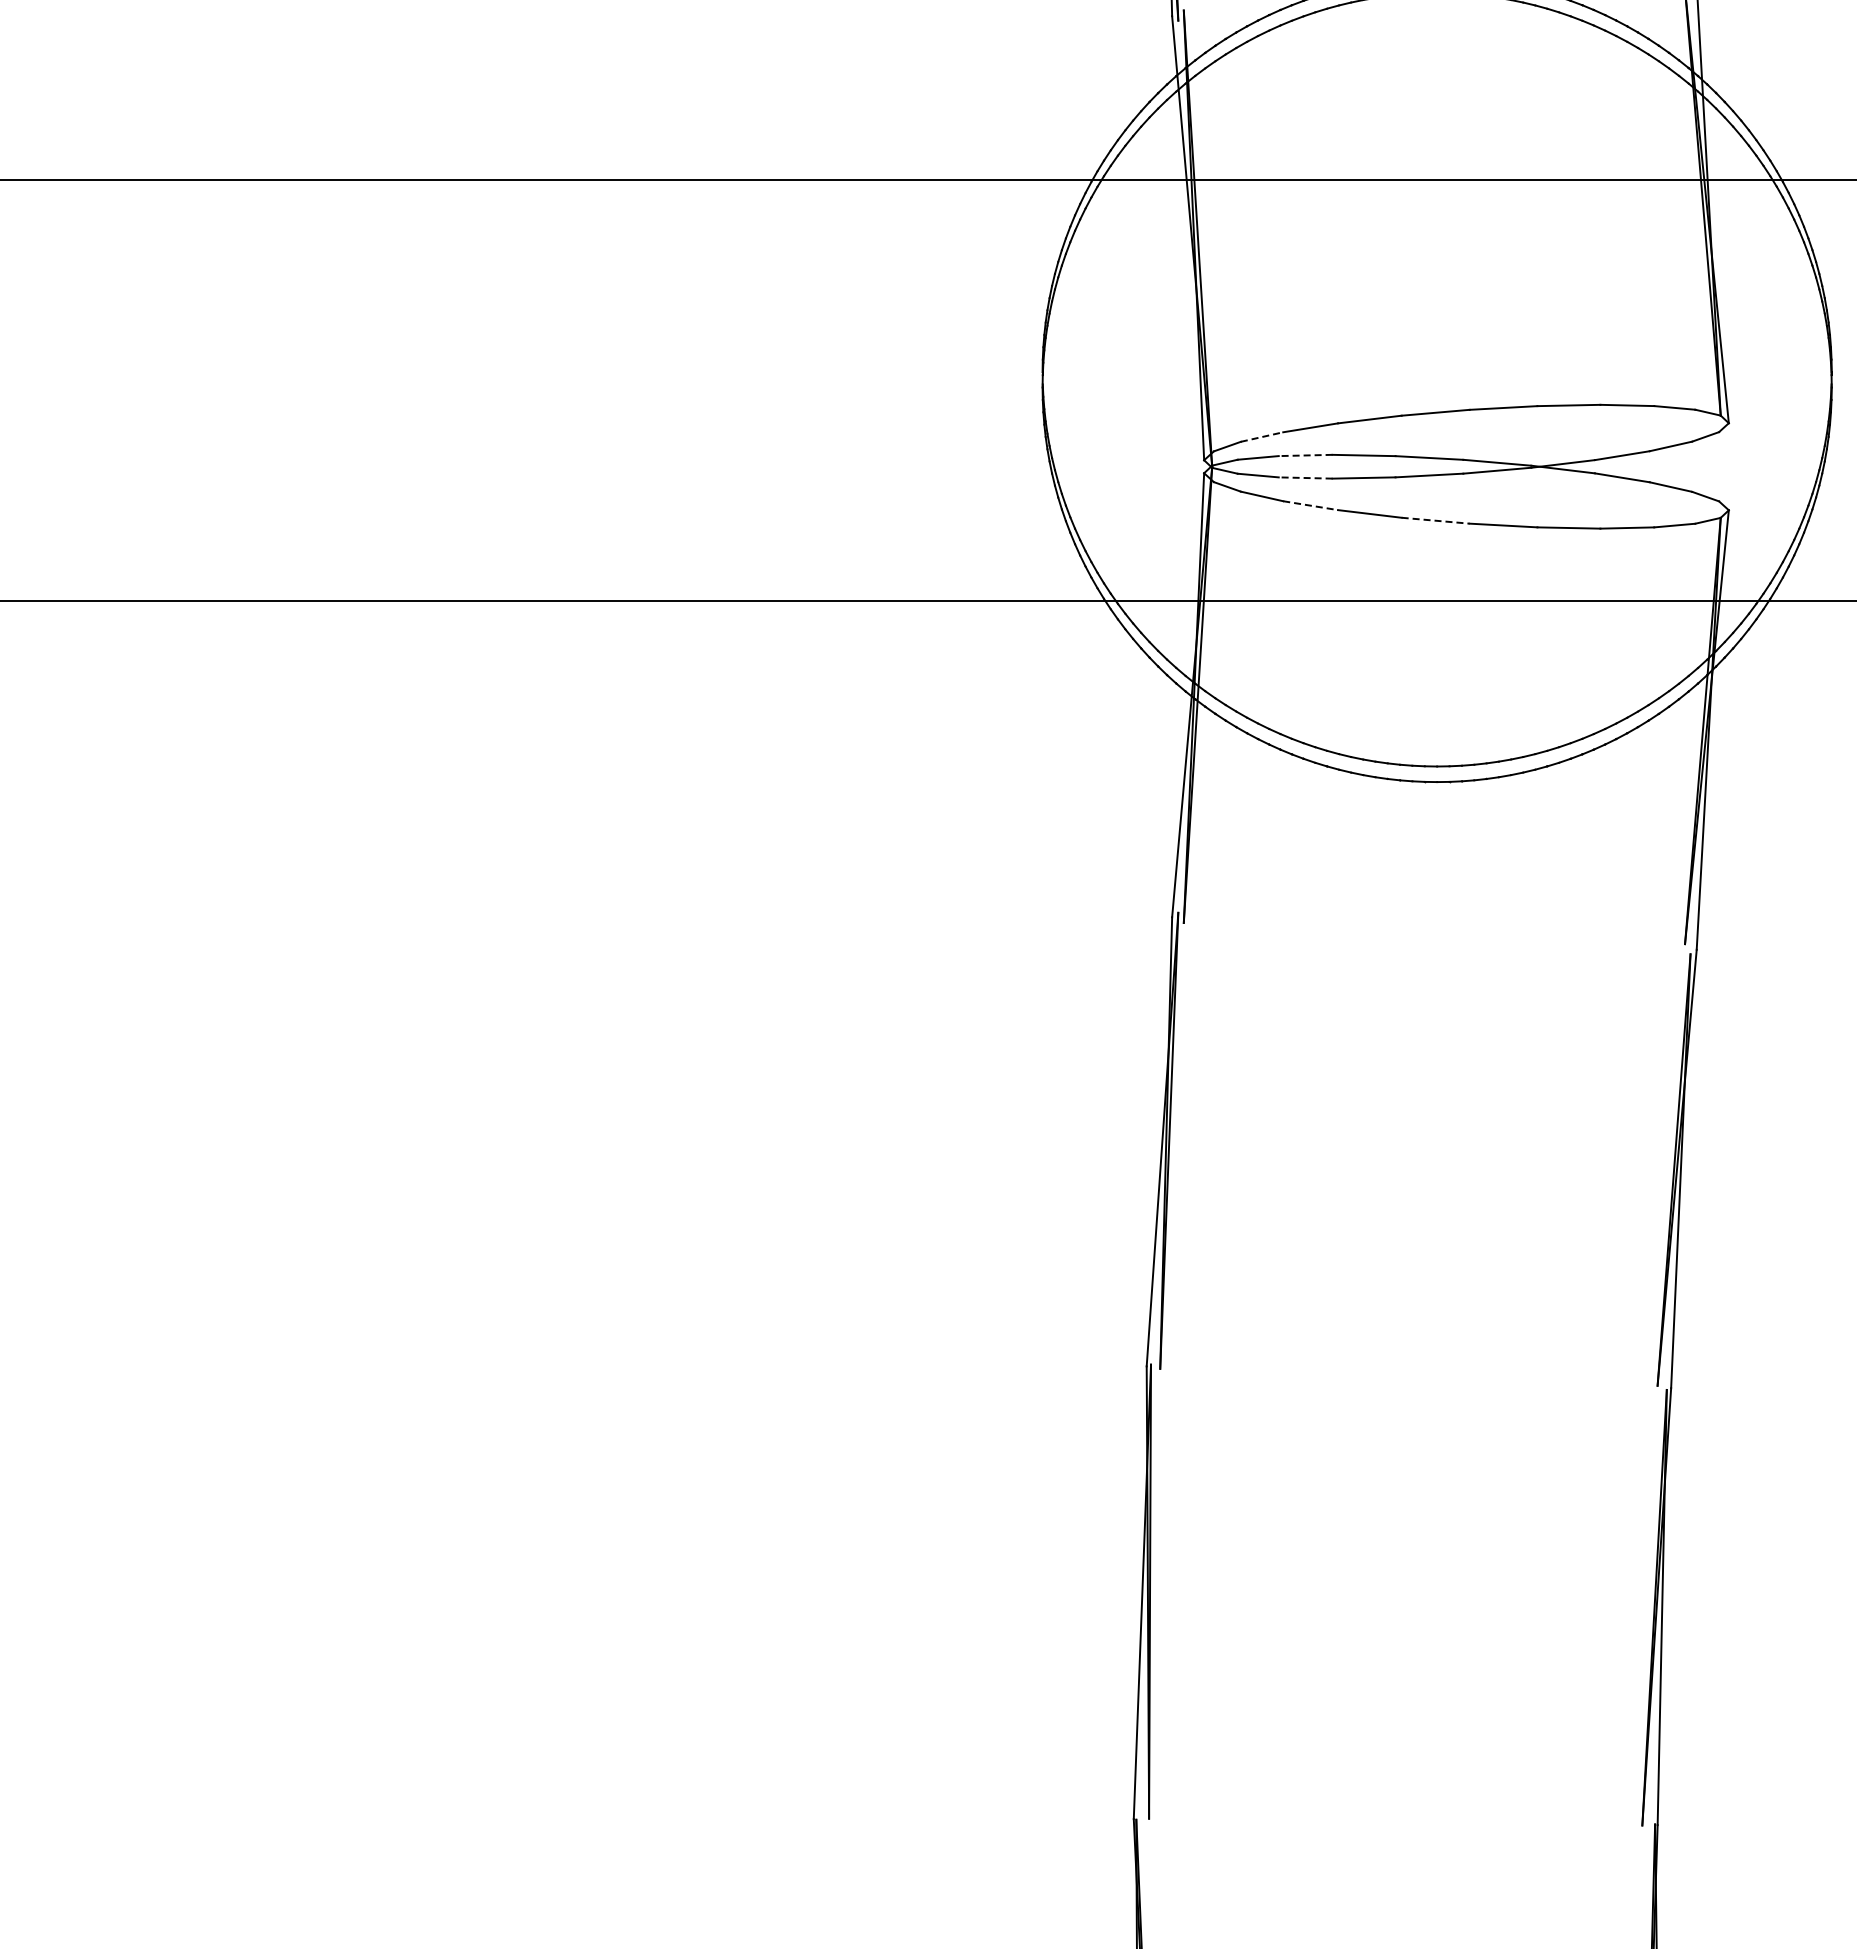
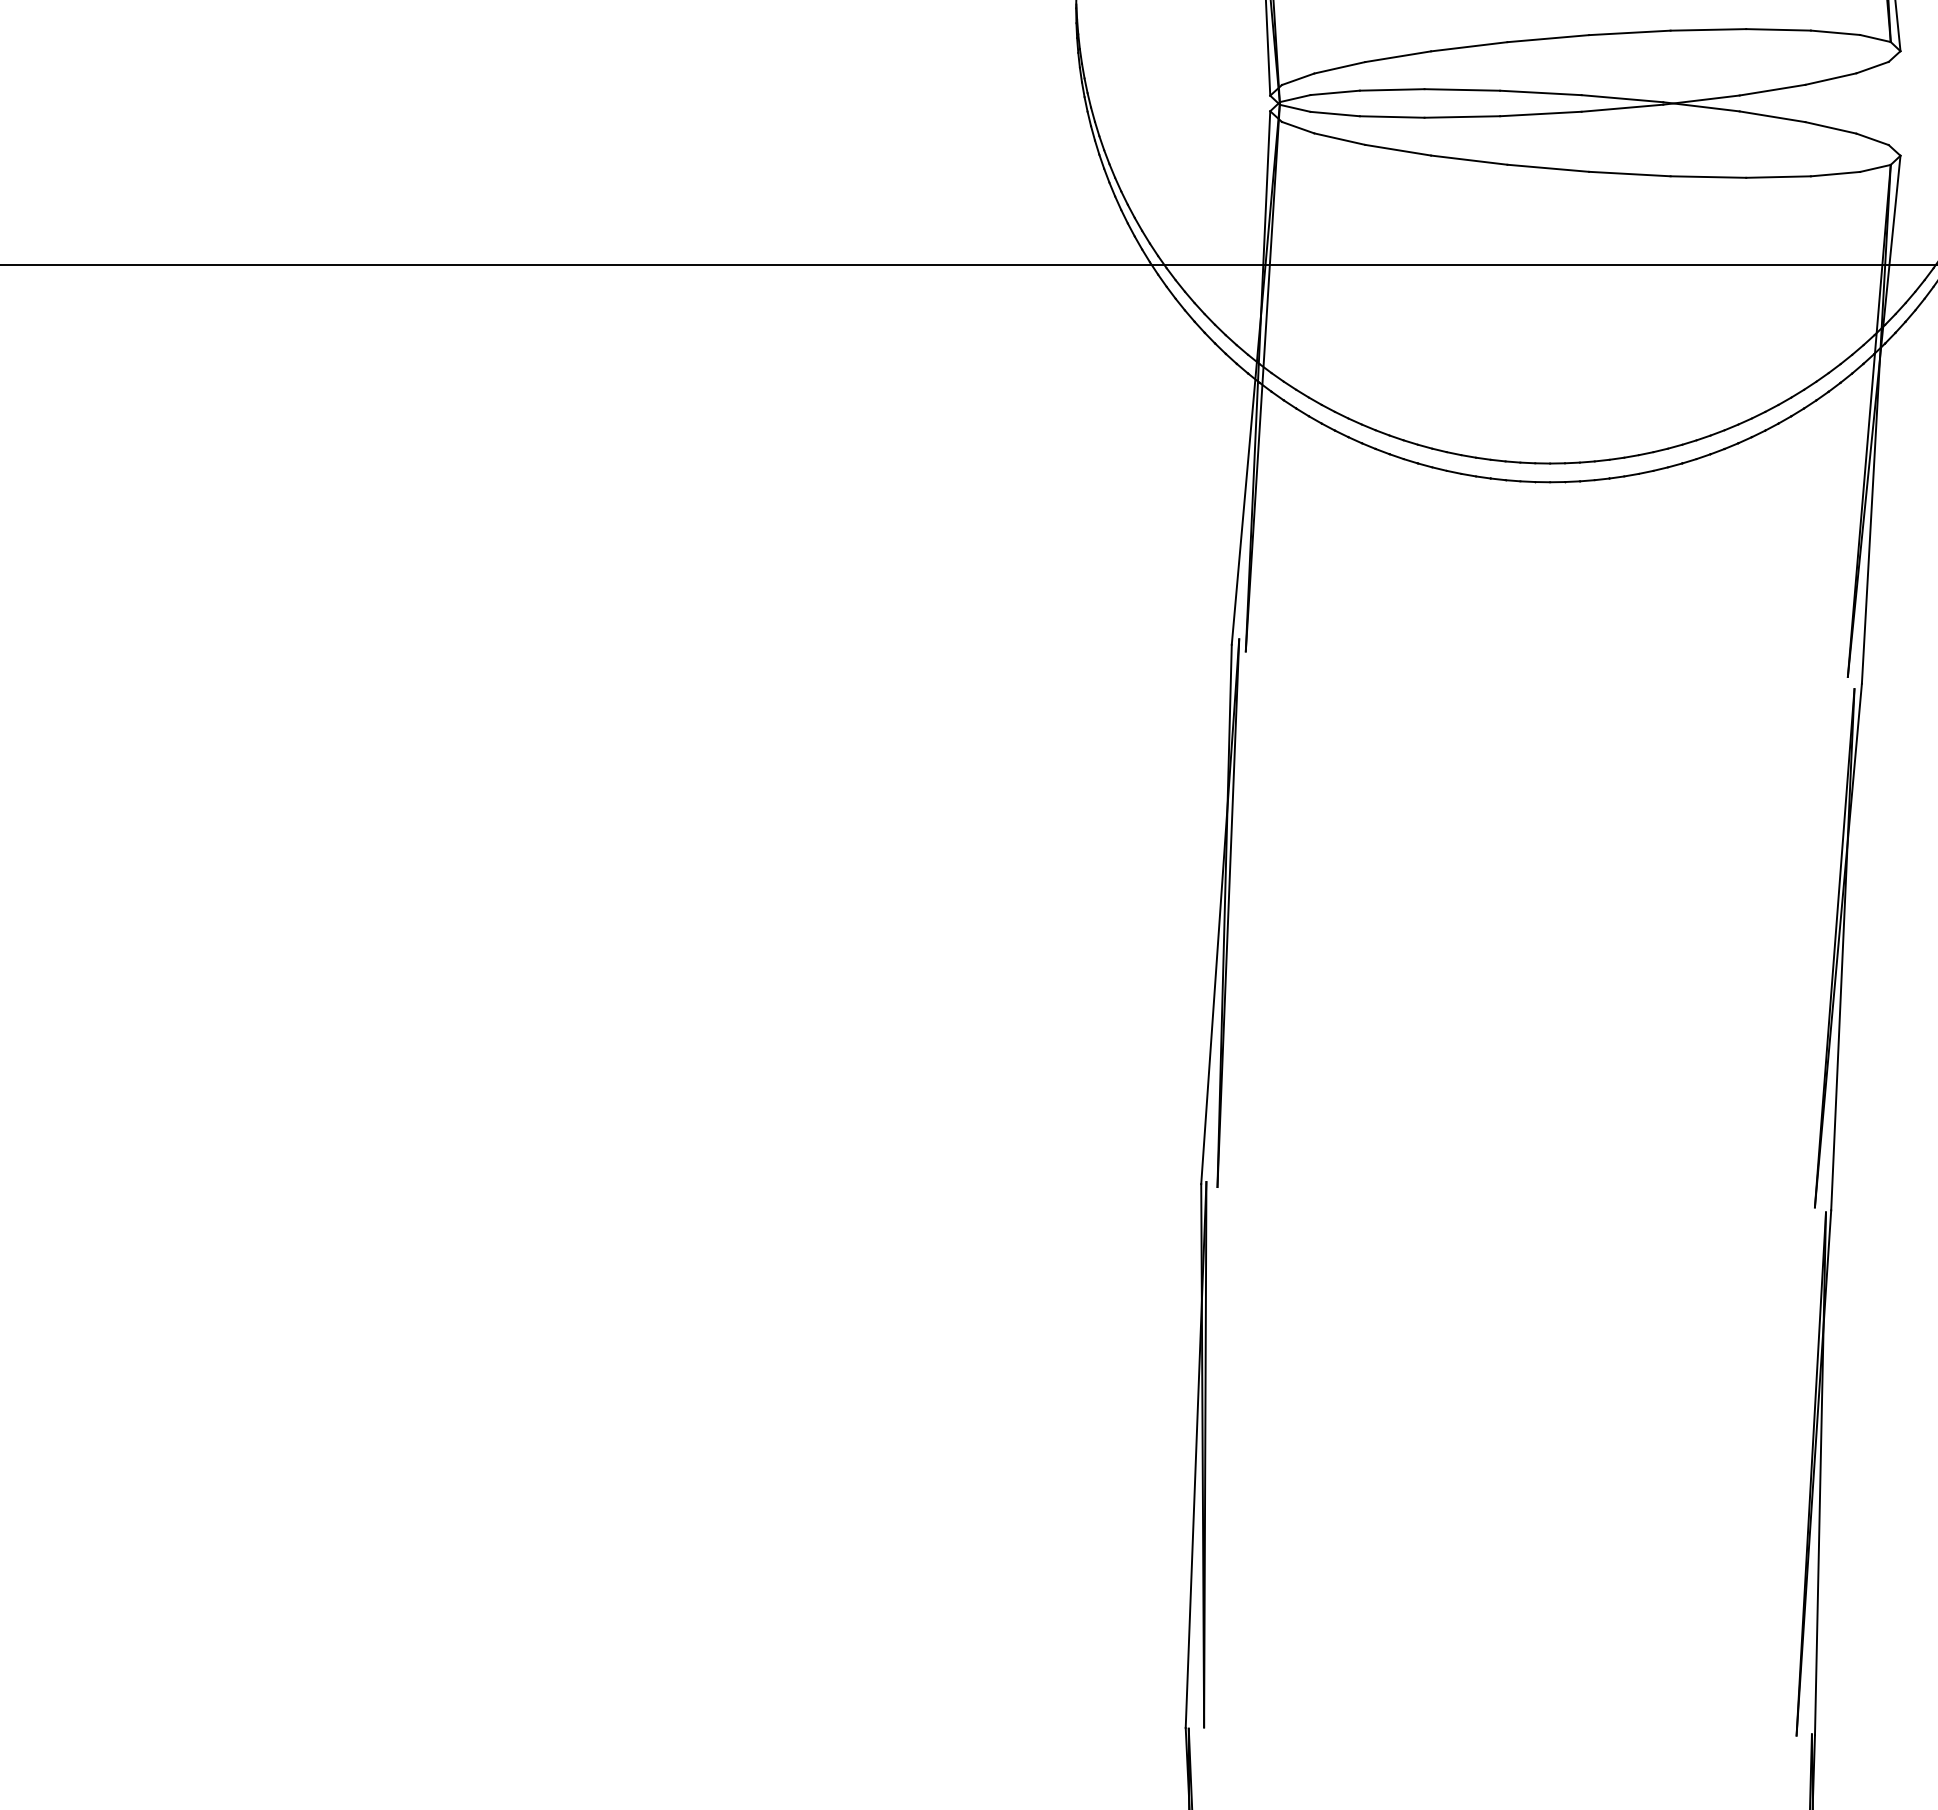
line: (1262, 437) -> (1340, 68), dashed -> solid
line: (1305, 455) -> (1391, 89), dashed -> solid
line: (1305, 478) -> (1391, 117), dashed -> solid
line: (1310, 505) -> (1397, 150), dashed -> solid
line: (1436, 520) -> (1549, 168), dashed -> solid

